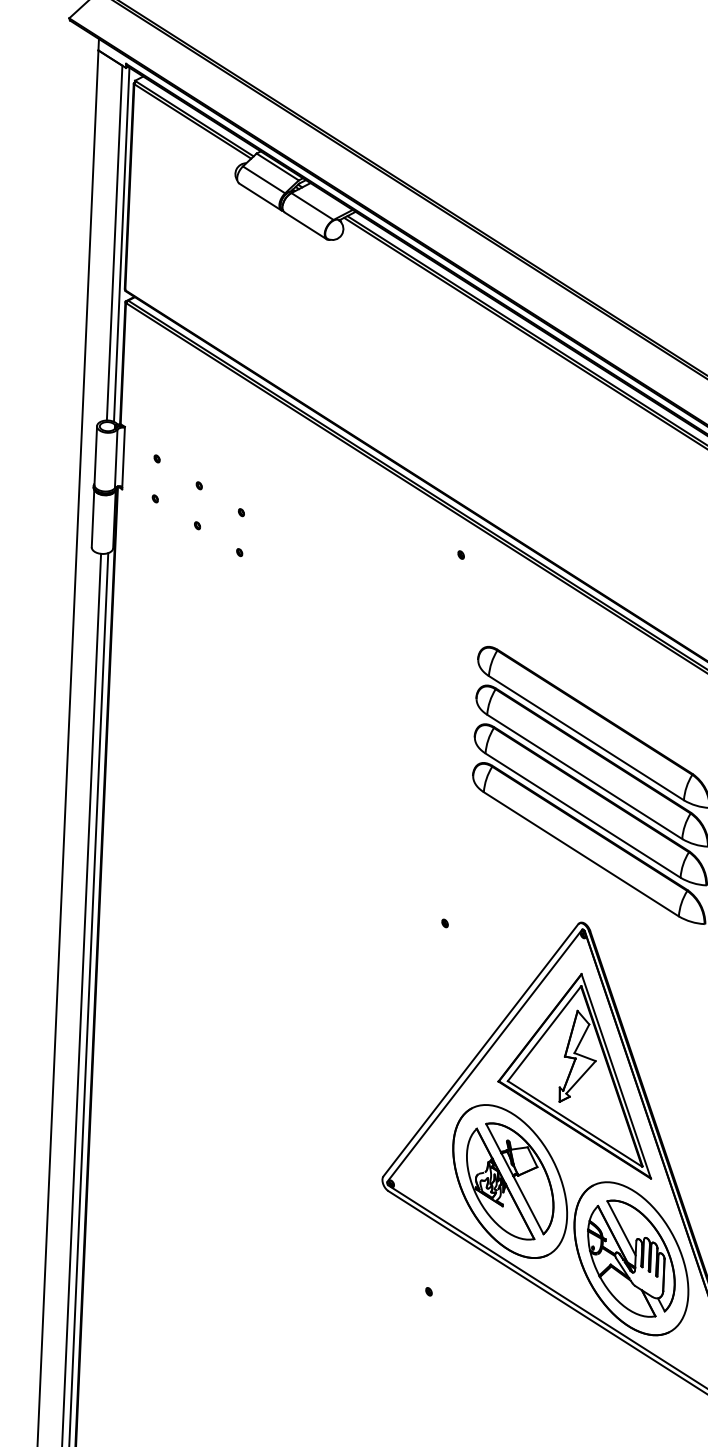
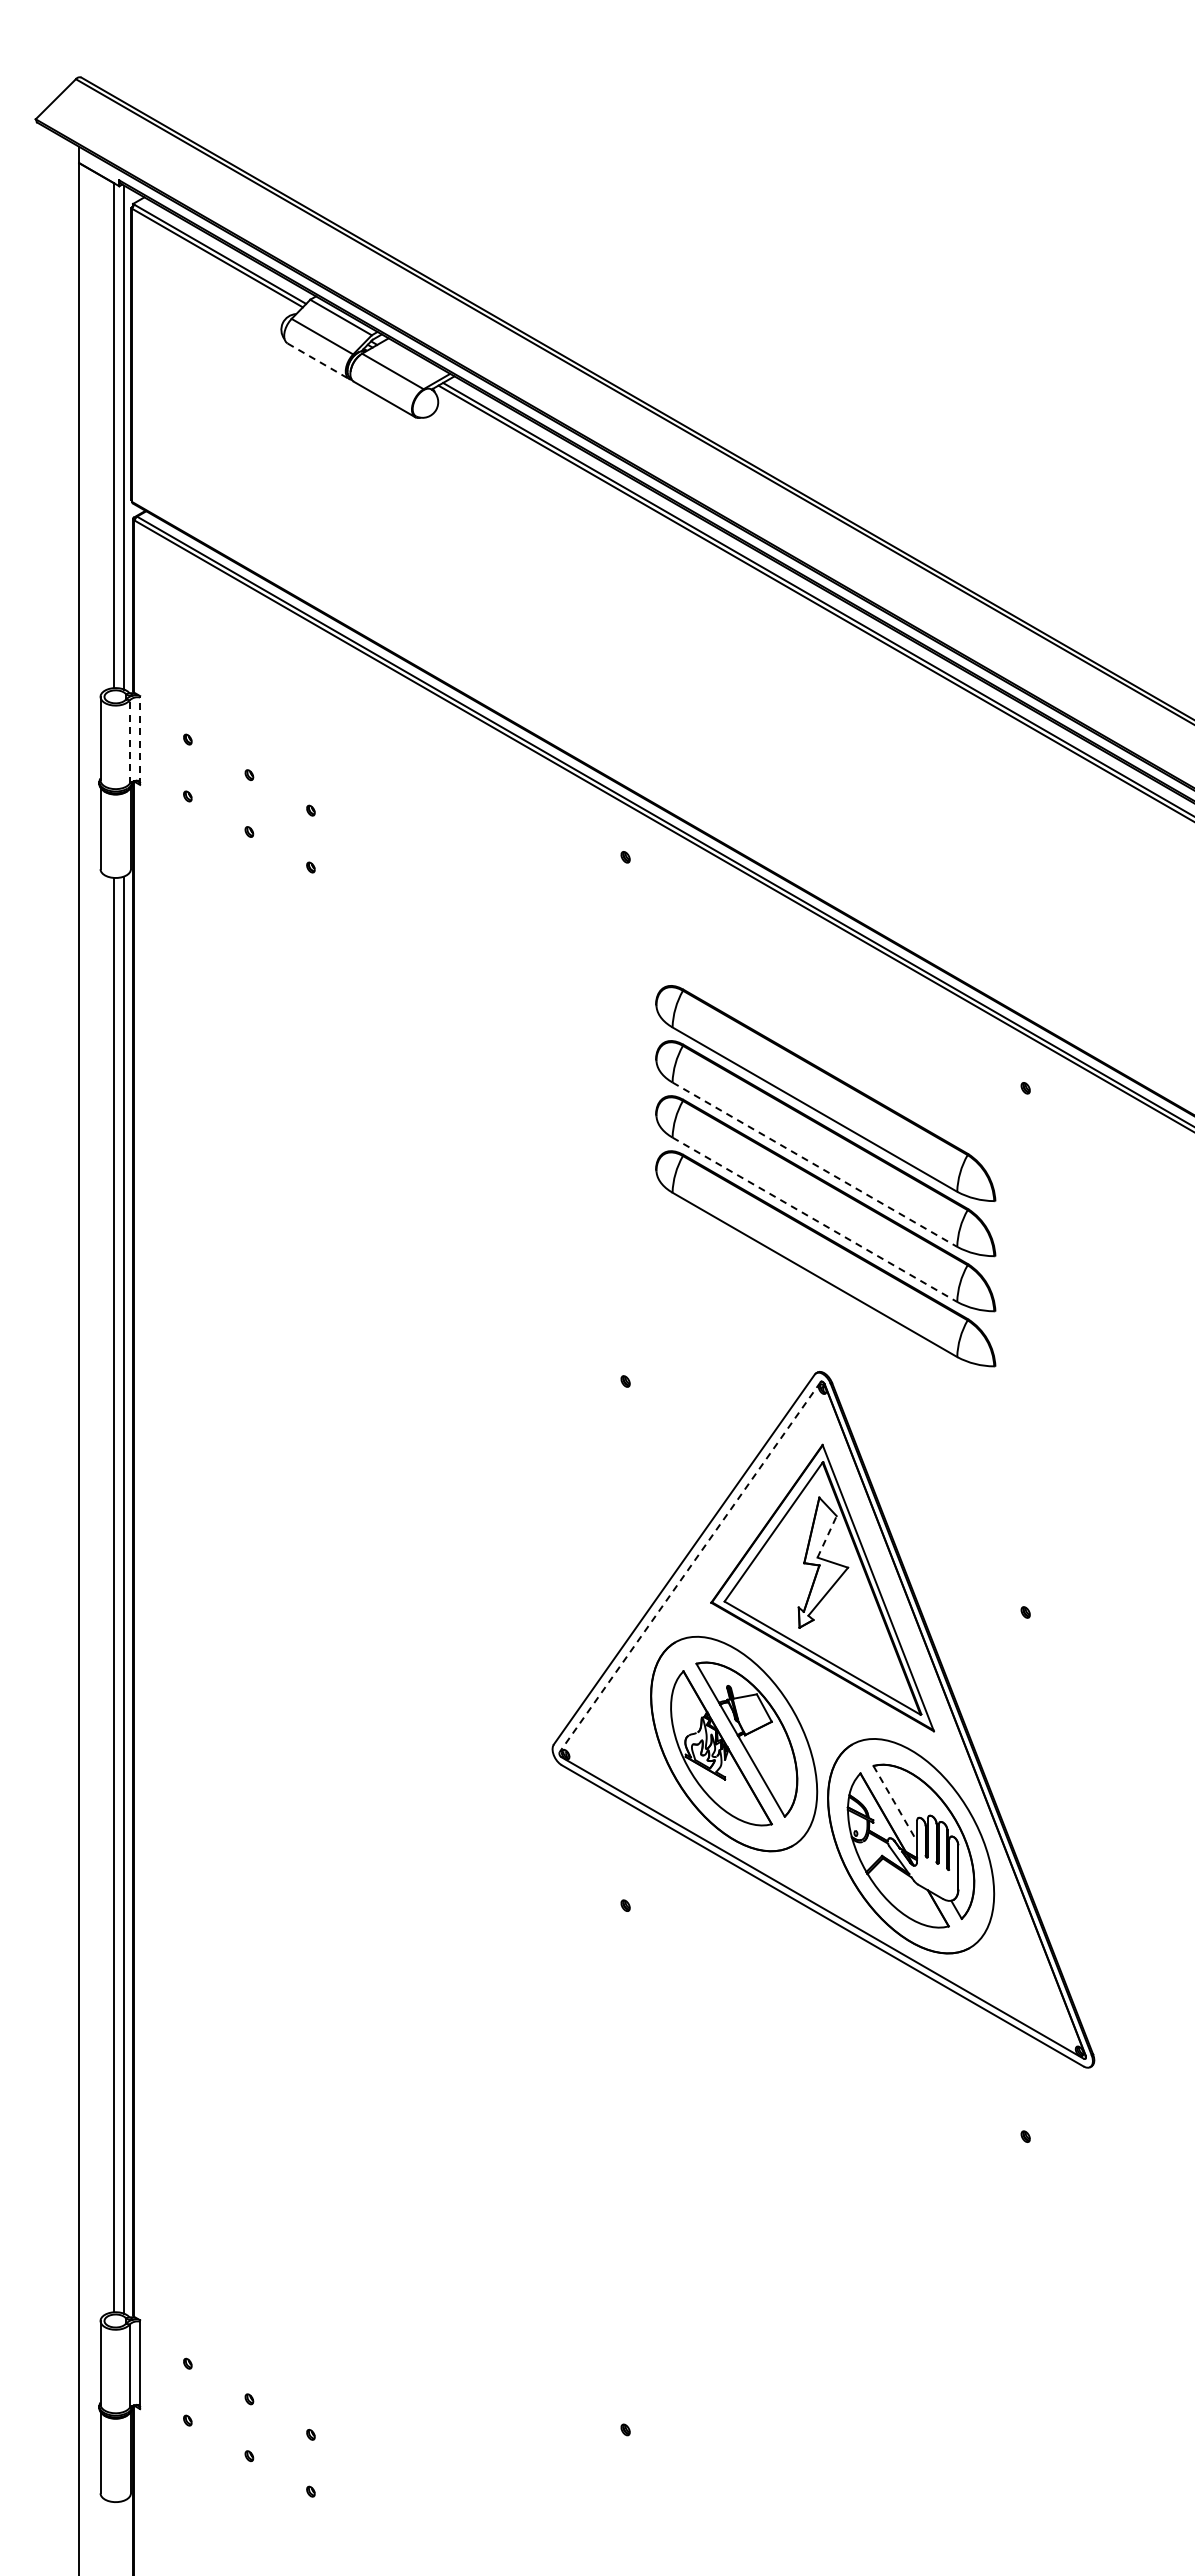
line: (260, 197) -> (318, 361), solid -> dashed
line: (123, 458) -> (140, 740), solid -> dashed
line: (116, 459) -> (129, 742), solid -> dashed
line: (585, 776) -> (815, 1164), solid -> dashed
line: (583, 816) -> (815, 1220), solid -> dashed
line: (582, 1038) -> (827, 1536), solid -> dashed
line: (484, 1056) -> (689, 1567), solid -> dashed
line: (621, 1228) -> (895, 1804), solid -> dashed

